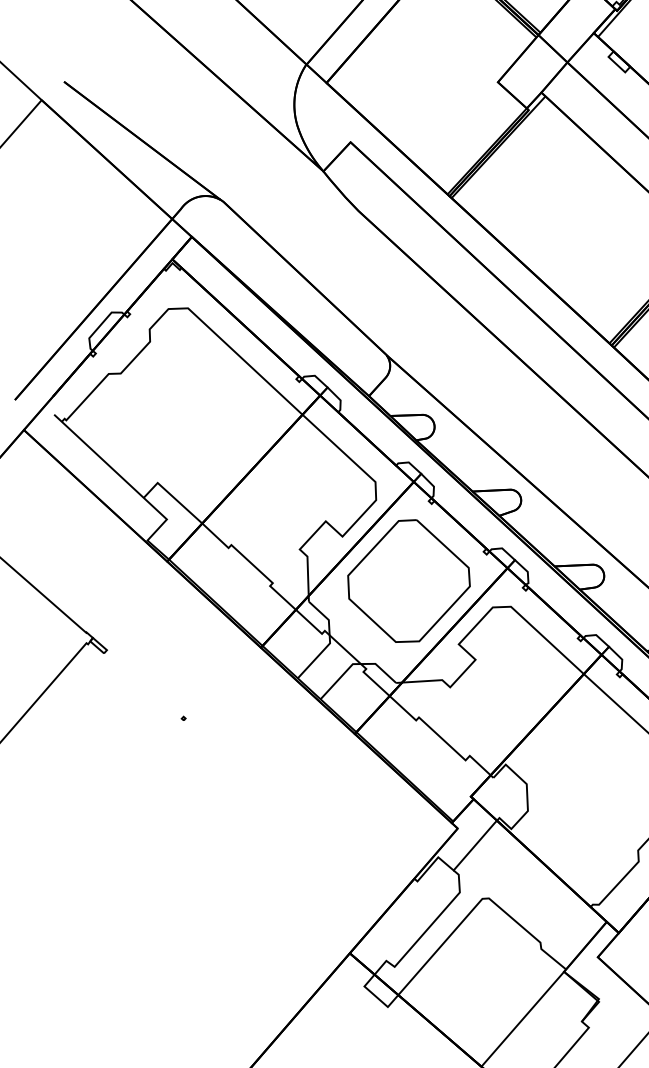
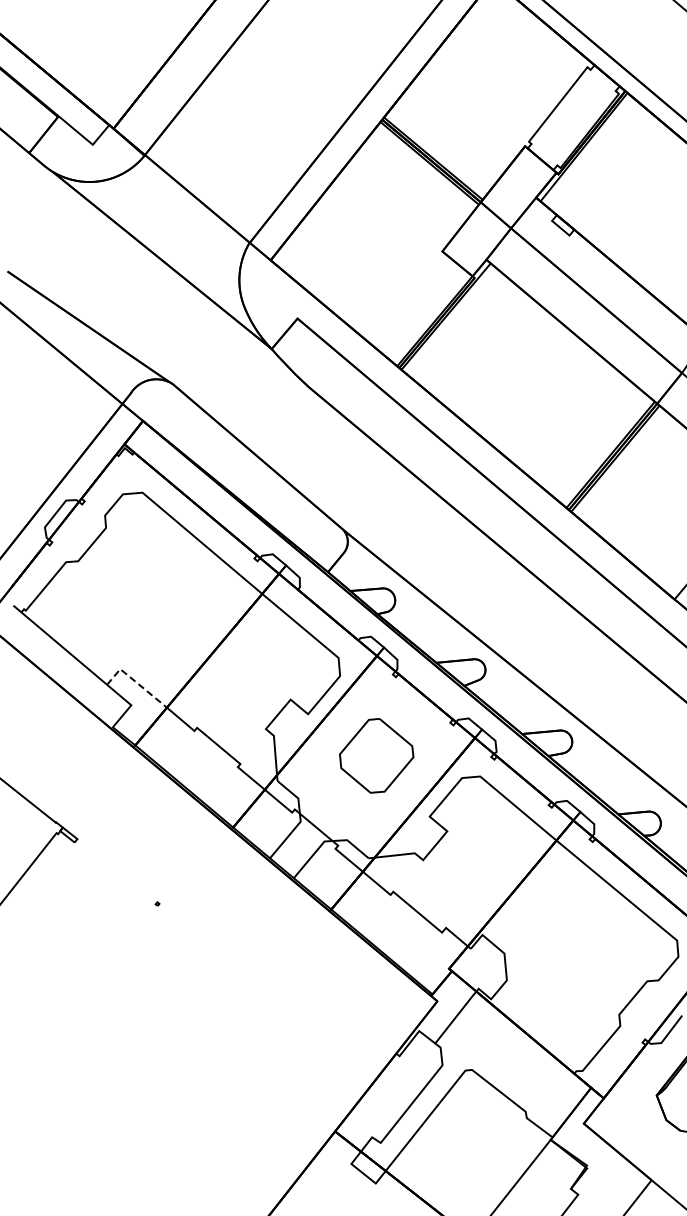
line: (172, 495) -> (135, 681), solid -> dashed
part: (408, 580) -> (376, 755), size x0.6

